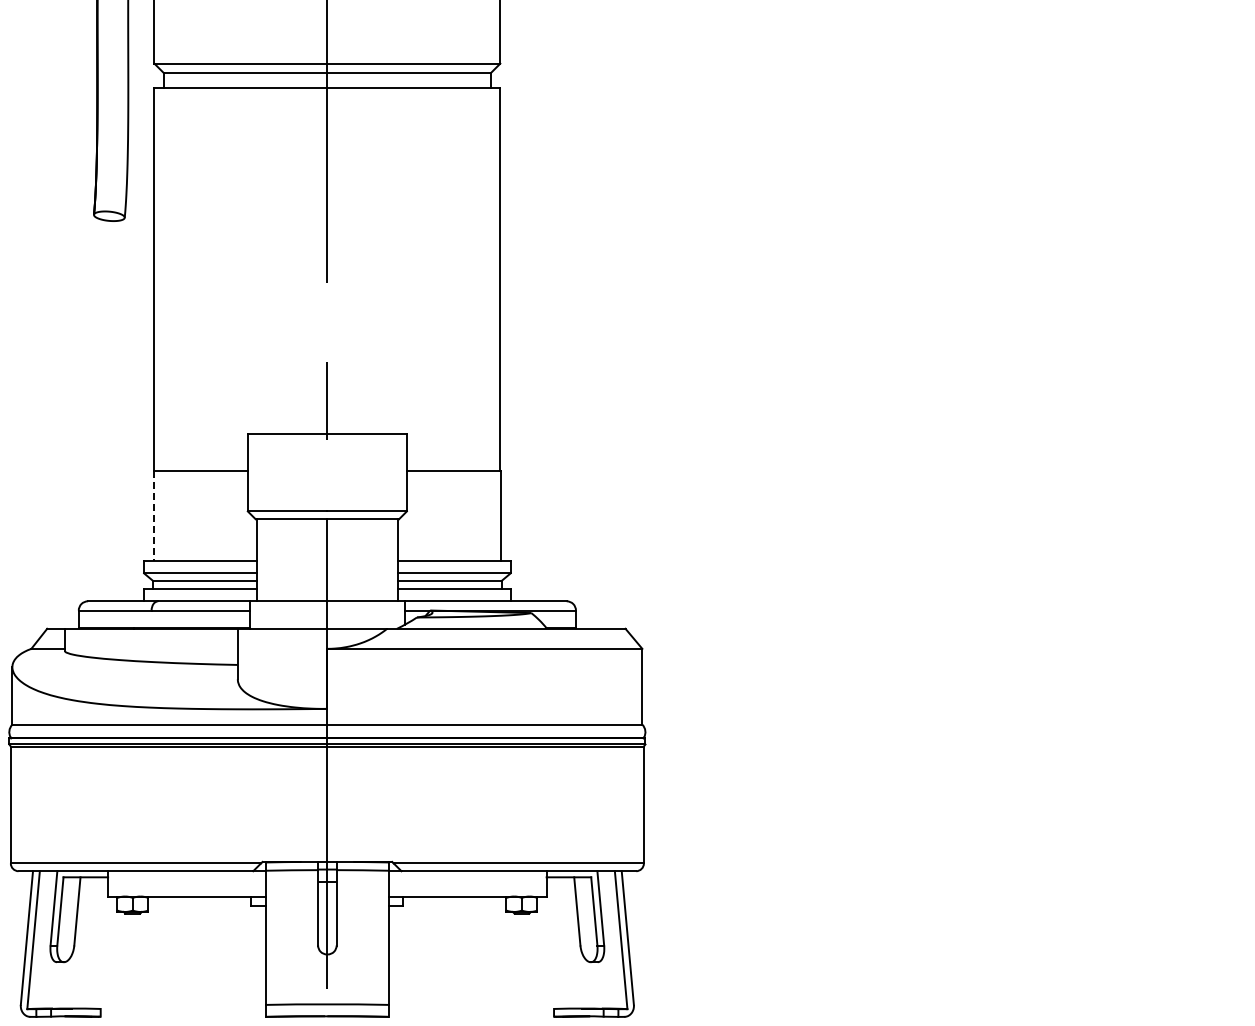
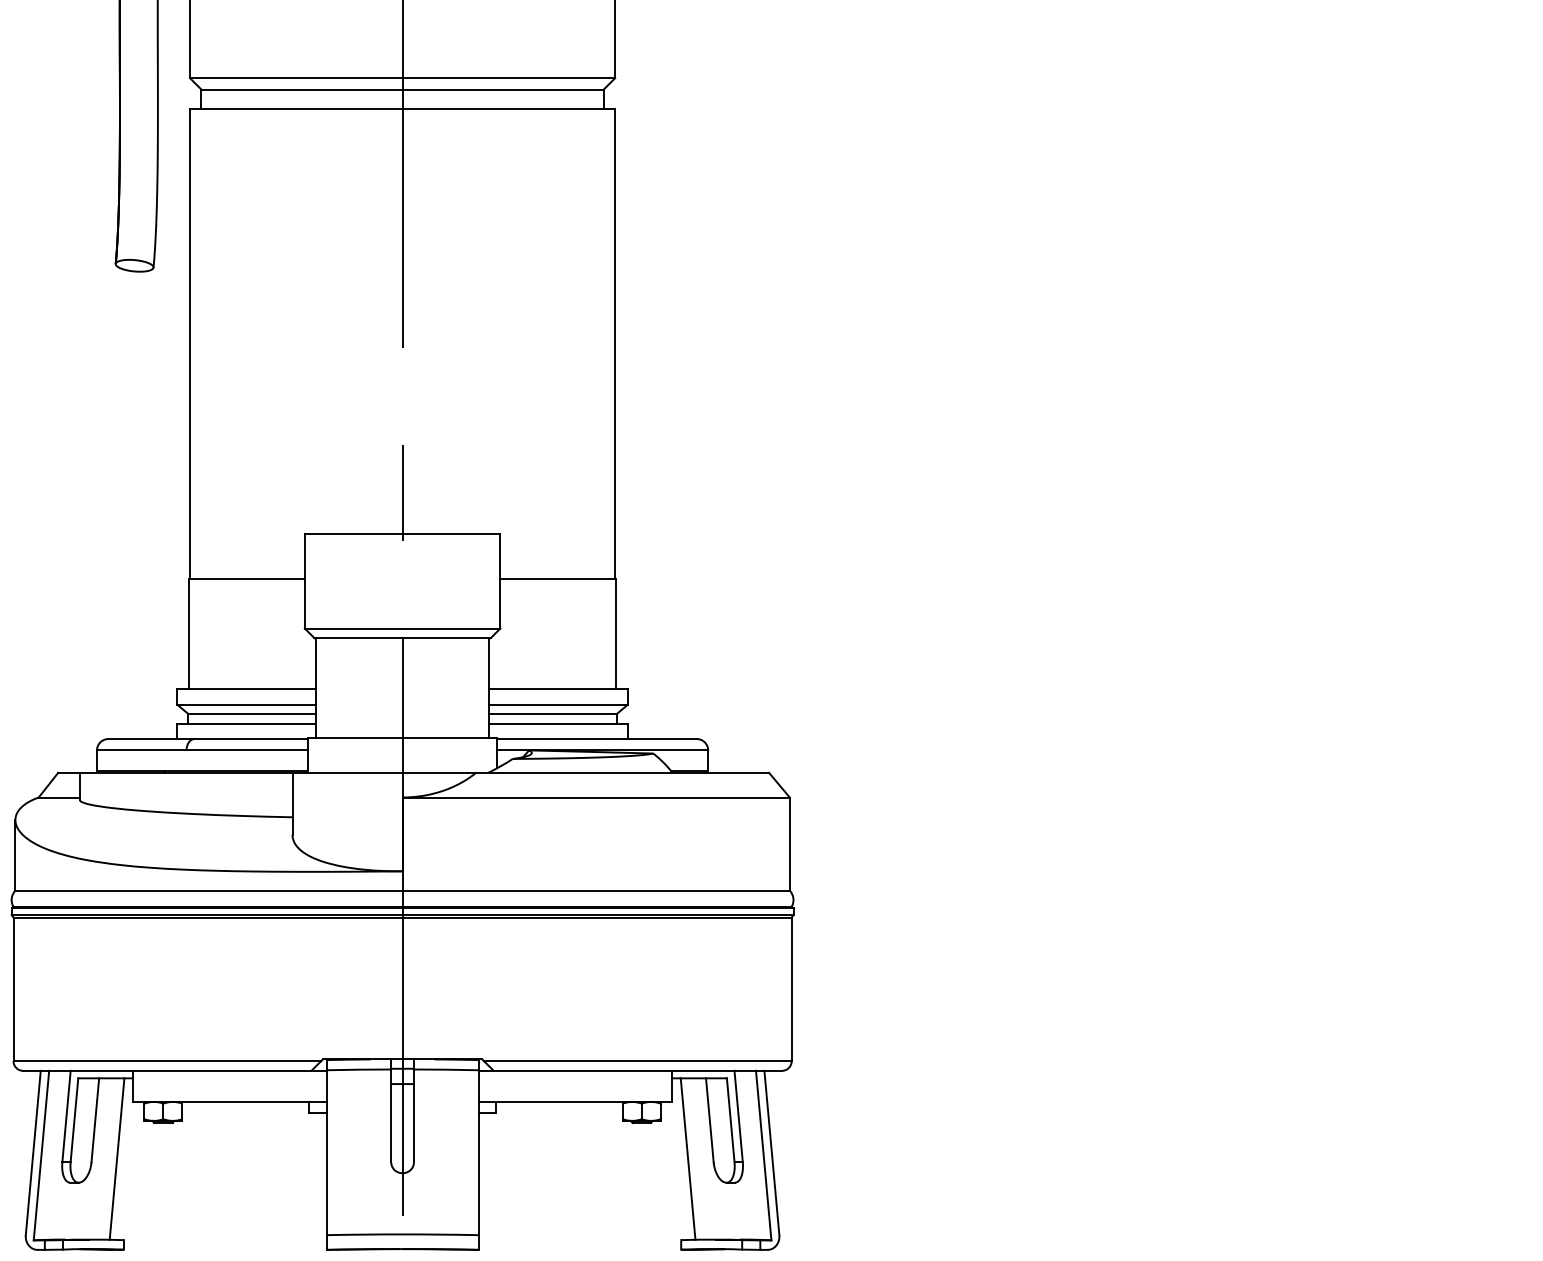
line: (153, 516) -> (188, 634), dashed -> solid
line: (95, 942) -> (117, 1158), added
line: (559, 942) -> (687, 1158), added

